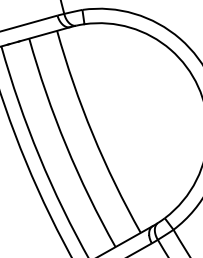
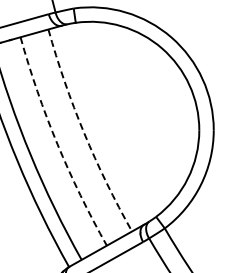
arc: (93, 134) -> (84, 133), solid -> dashed
arc: (66, 145) -> (57, 144), solid -> dashed

